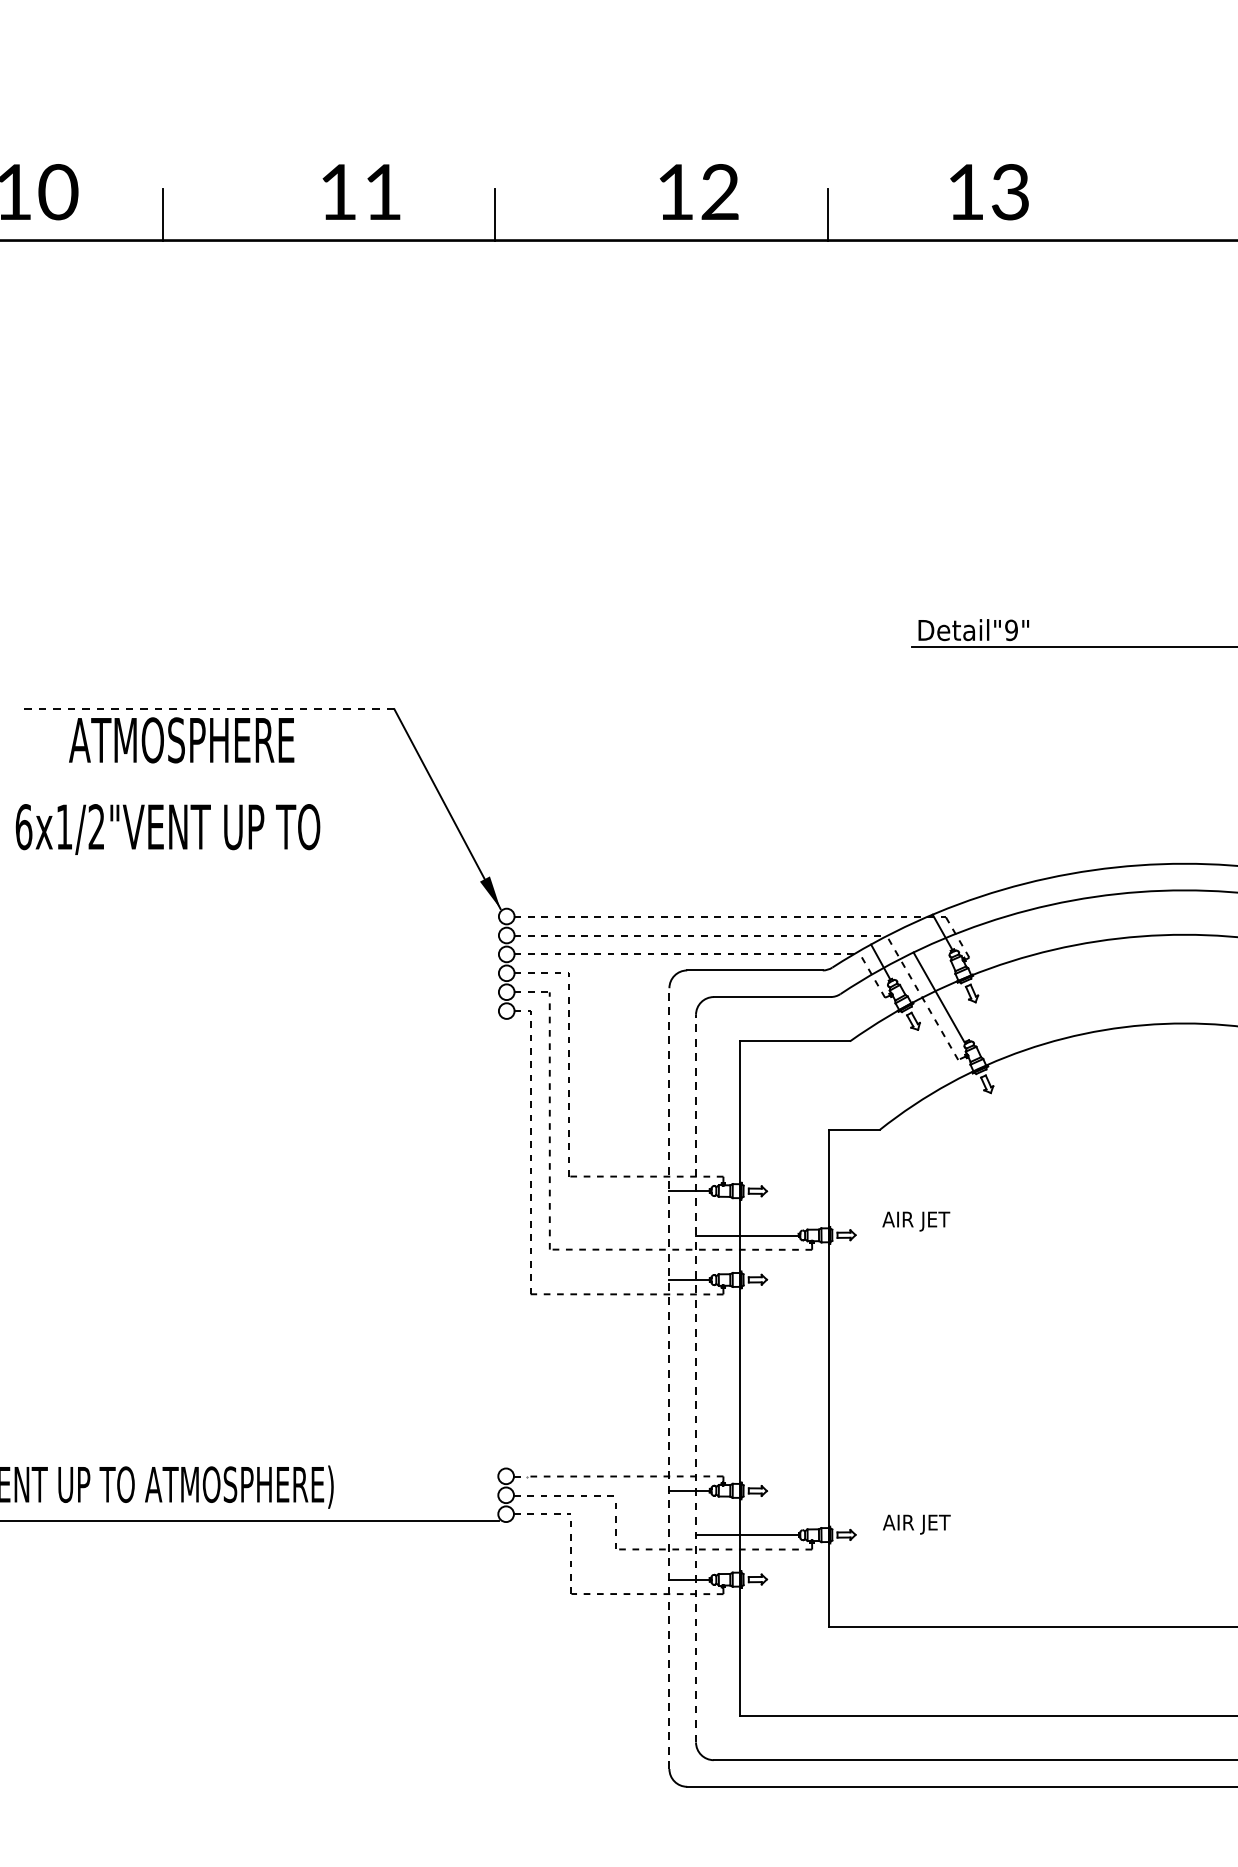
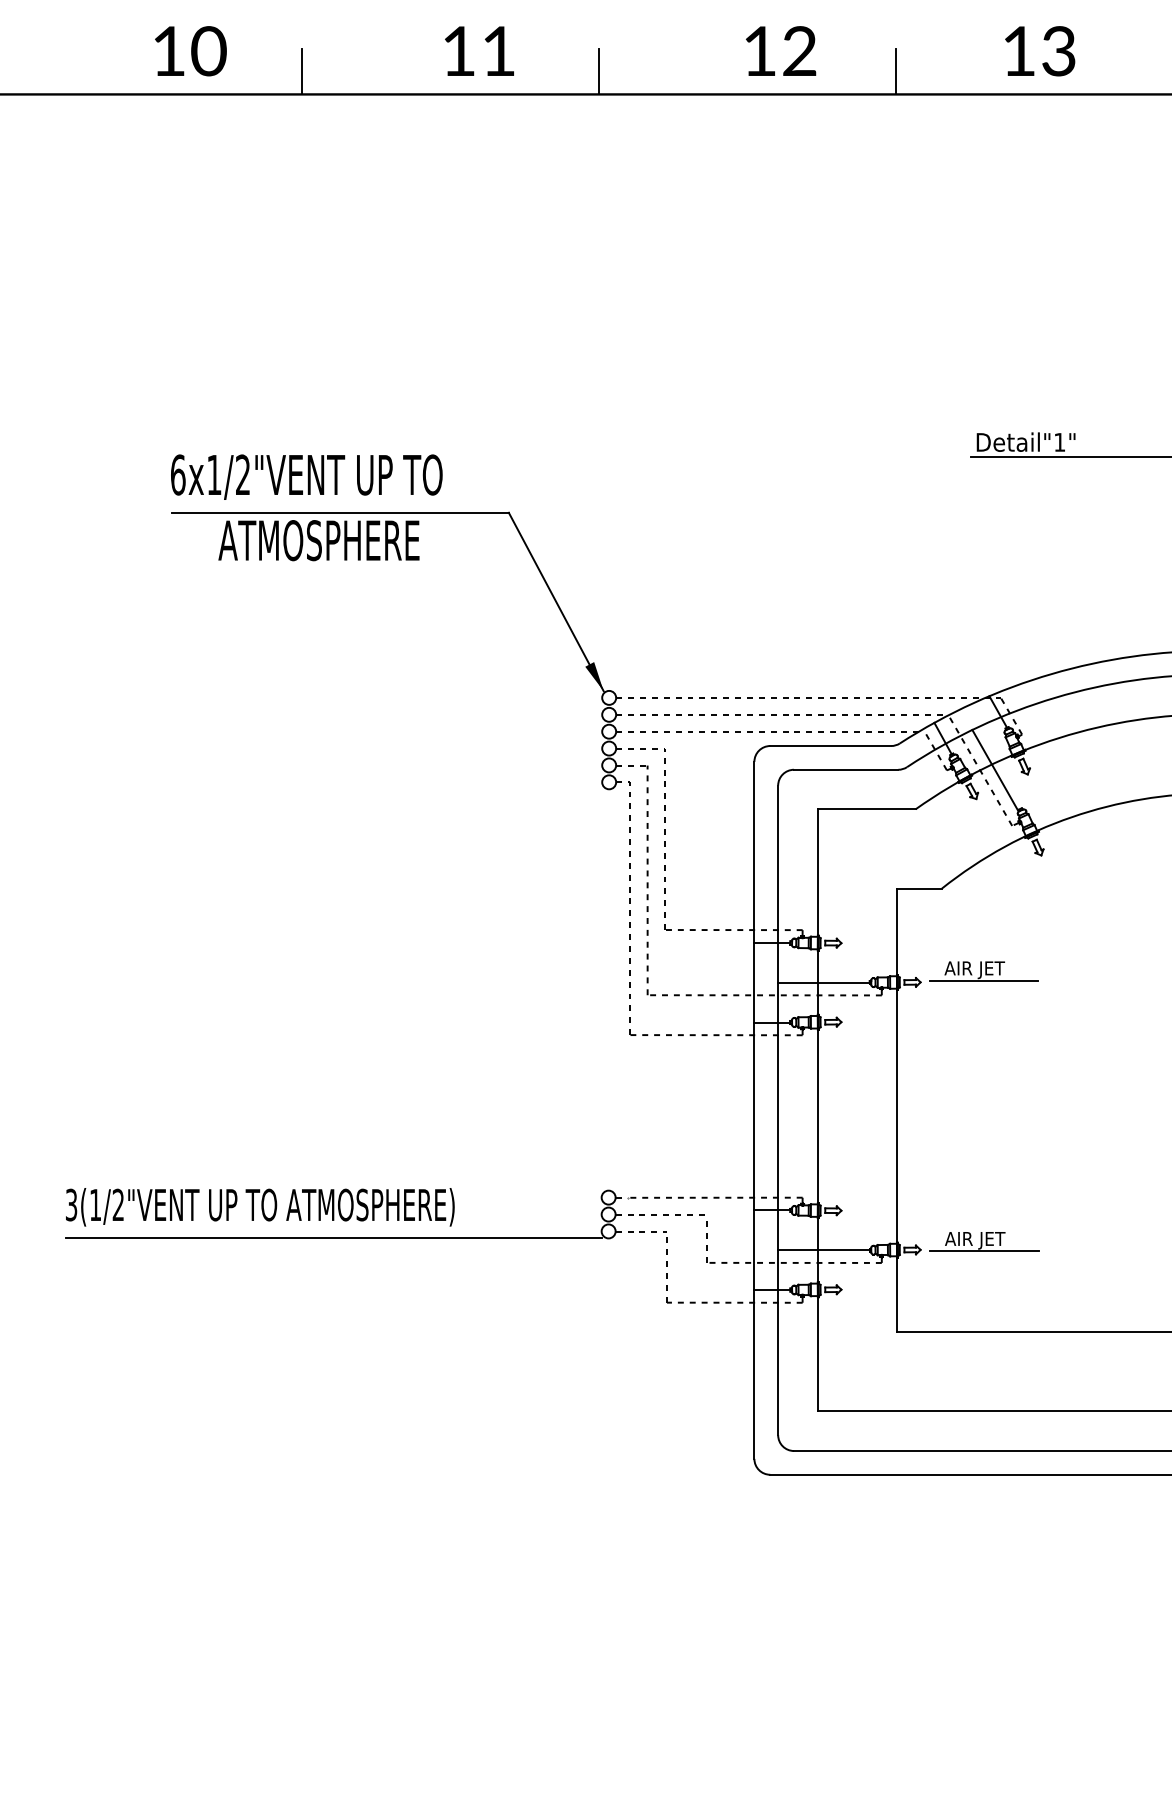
text: (1011, 629) -> (1059, 441), Detail"9" -> Detail"1"
line: (205, 708) -> (340, 512), dashed -> solid
text: (167, 828) -> (306, 476), moved
line: (927, 1233) -> (984, 980), added
line: (669, 1378) -> (754, 1110), dashed -> solid
line: (696, 1378) -> (778, 1110), dashed -> solid
line: (927, 1536) -> (984, 1251), added

